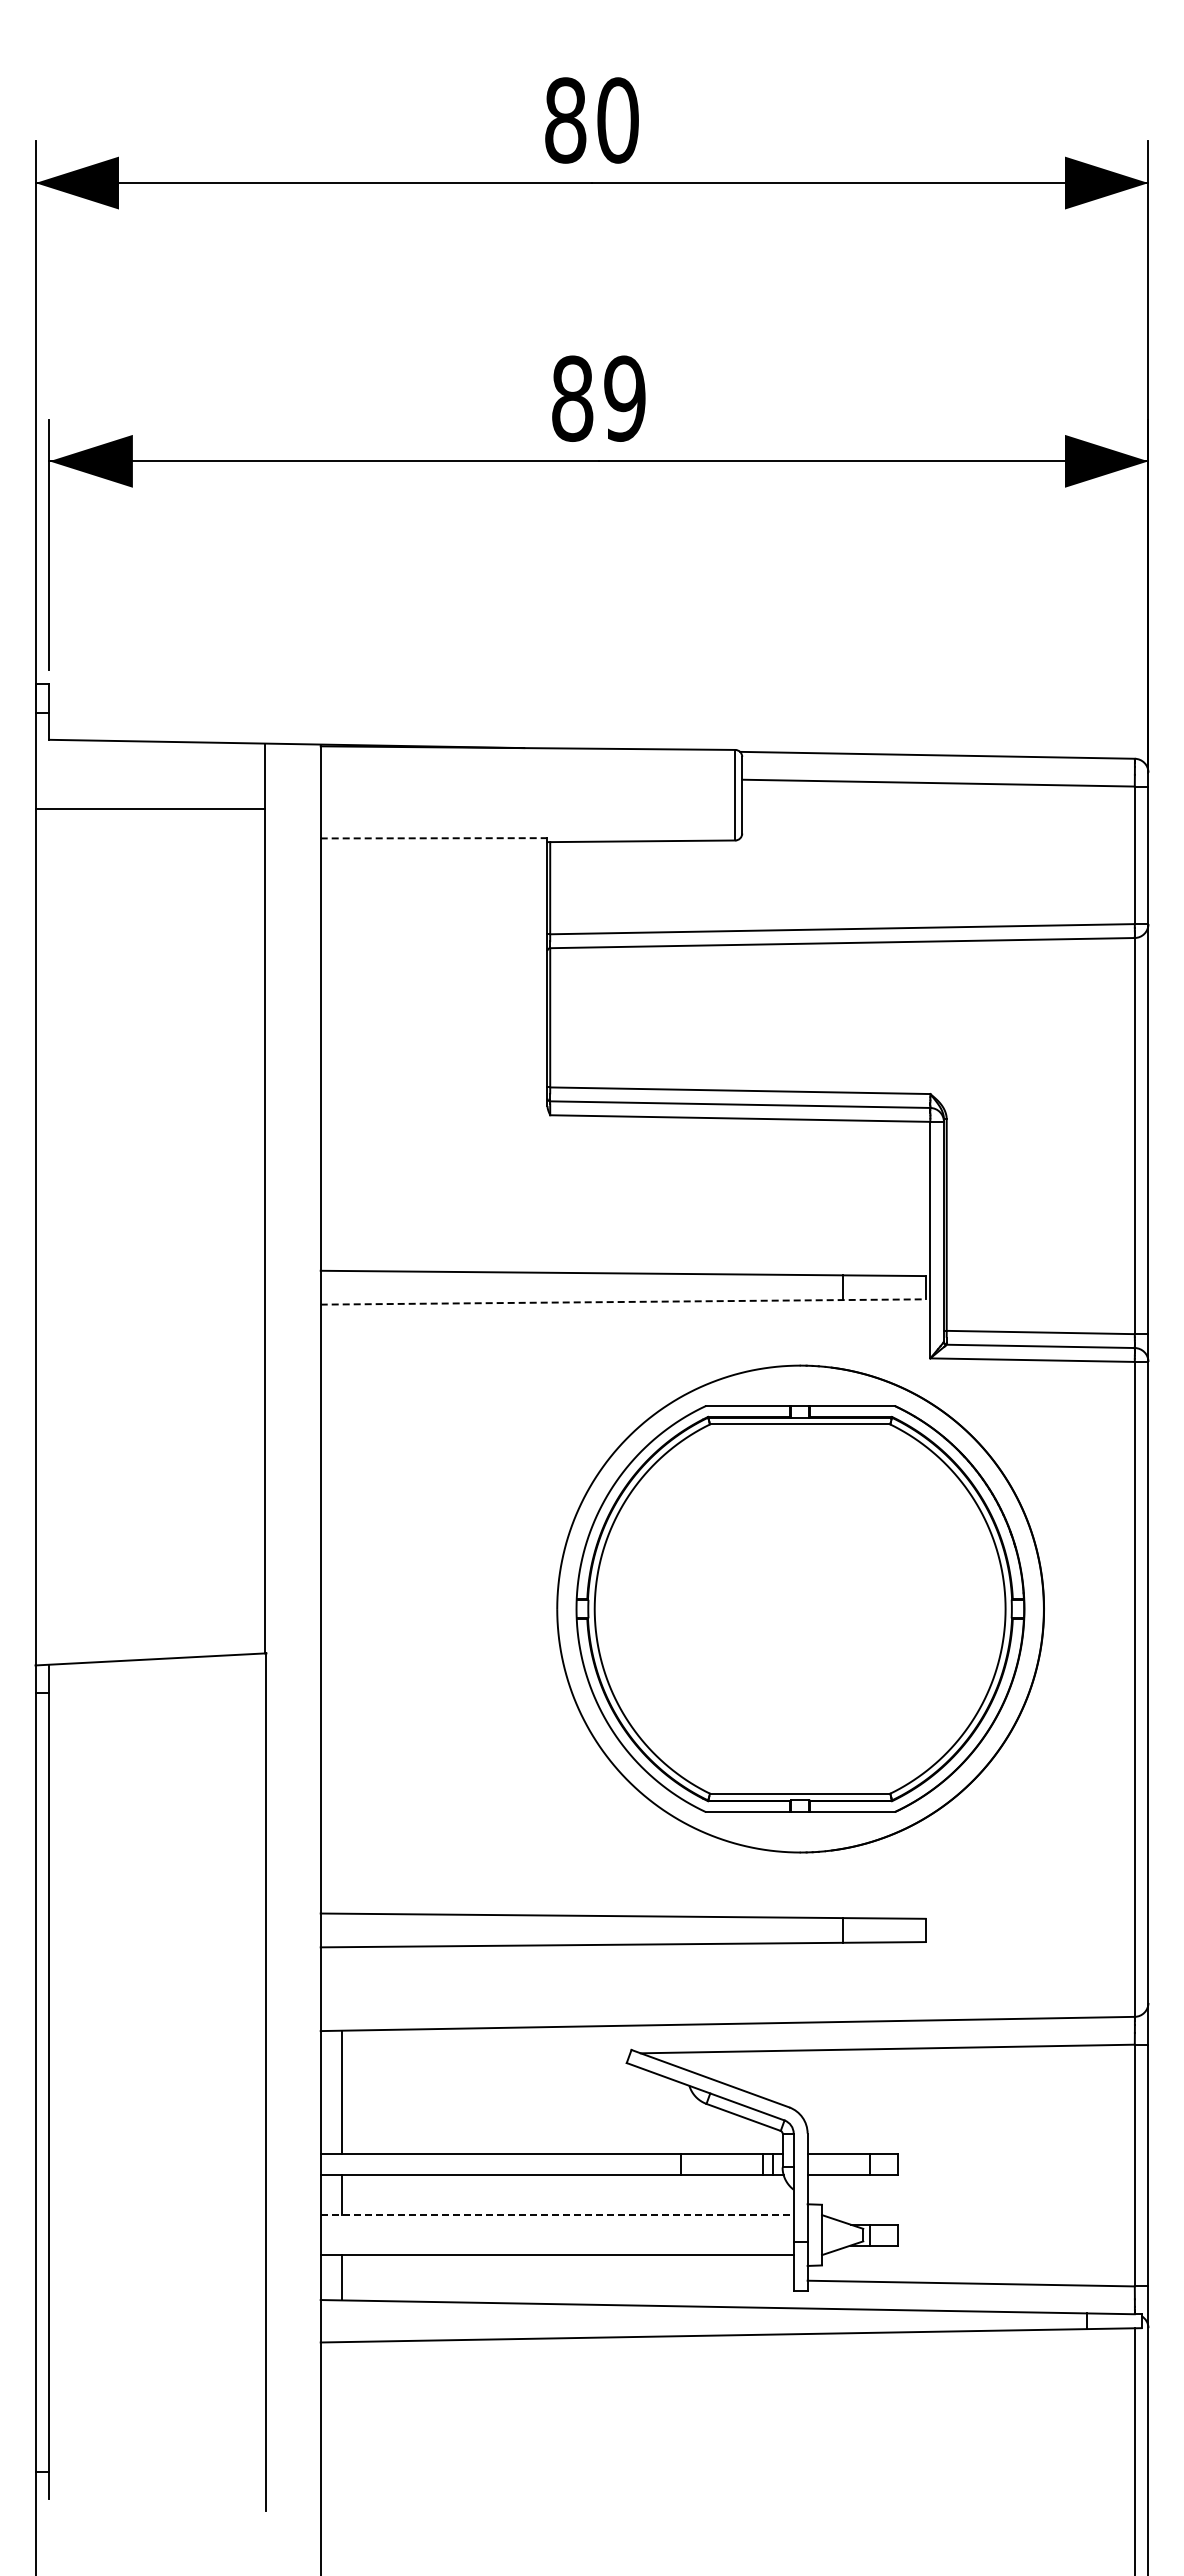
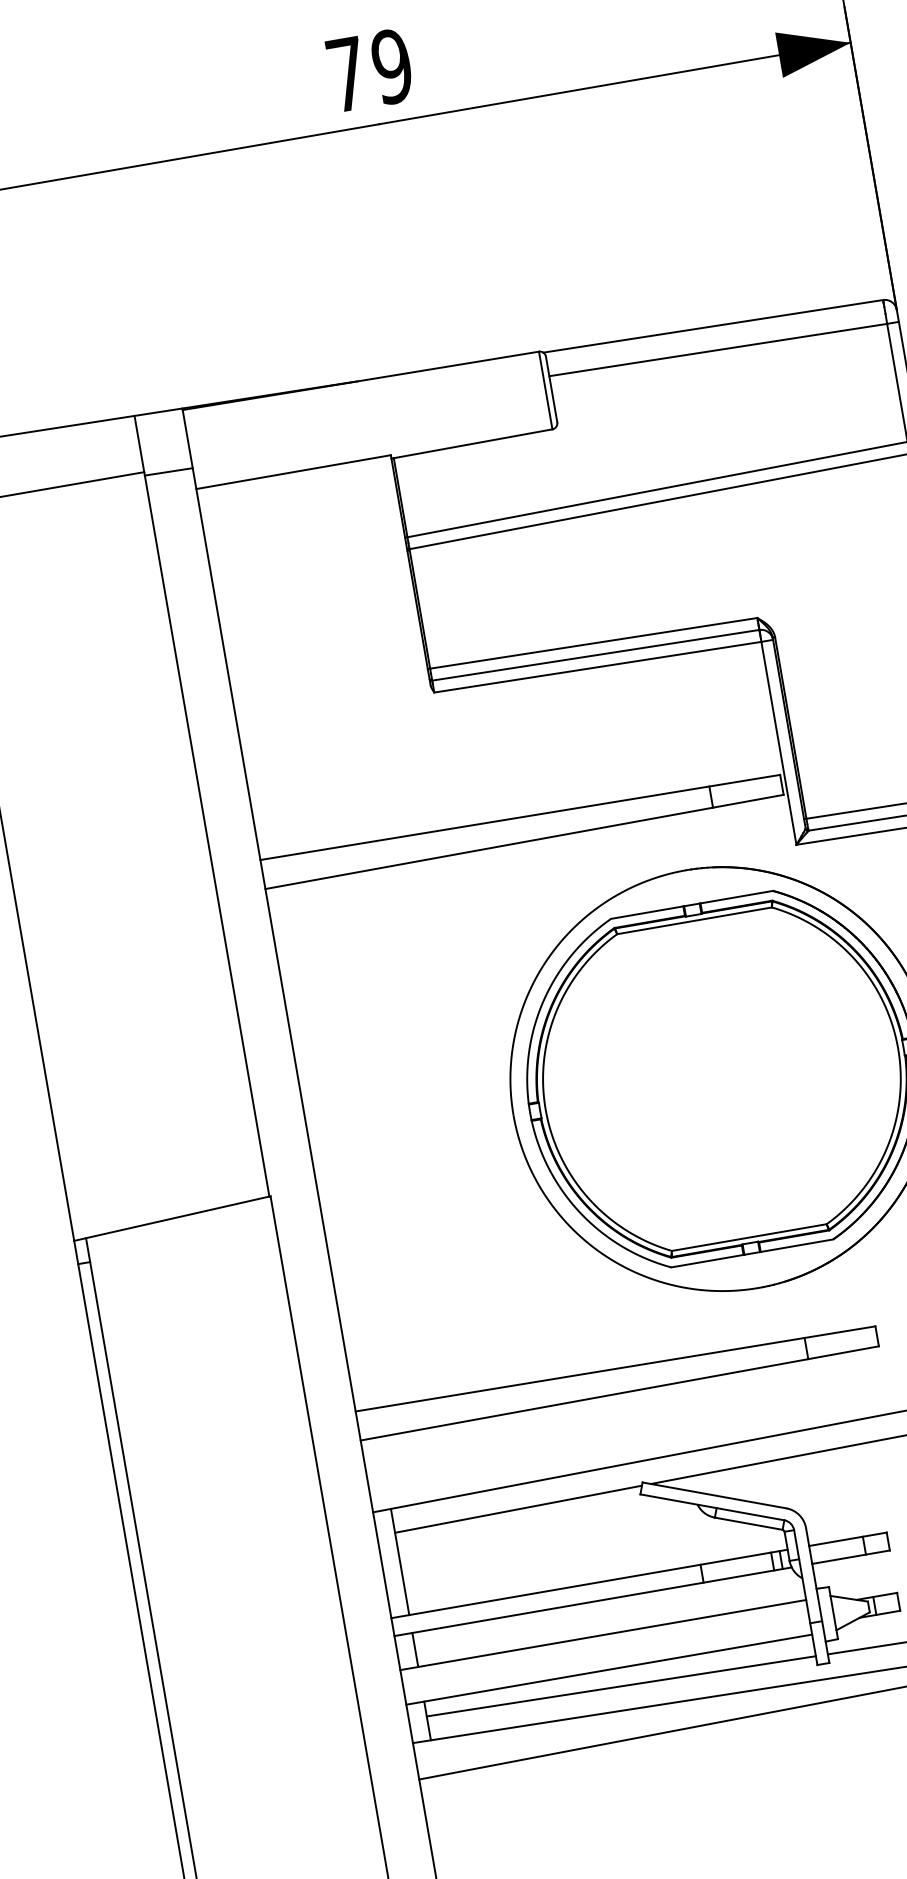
text: (572, 398) -> (347, 74), 89 -> 79
line: (292, 813) -> (168, 471), added
line: (434, 838) -> (294, 472), dashed -> solid
line: (623, 1301) -> (524, 841), dashed -> solid
line: (485, 2055) -> (518, 1508), added
line: (557, 2214) -> (603, 1634), dashed -> solid
line: (567, 2276) -> (621, 1686), added

